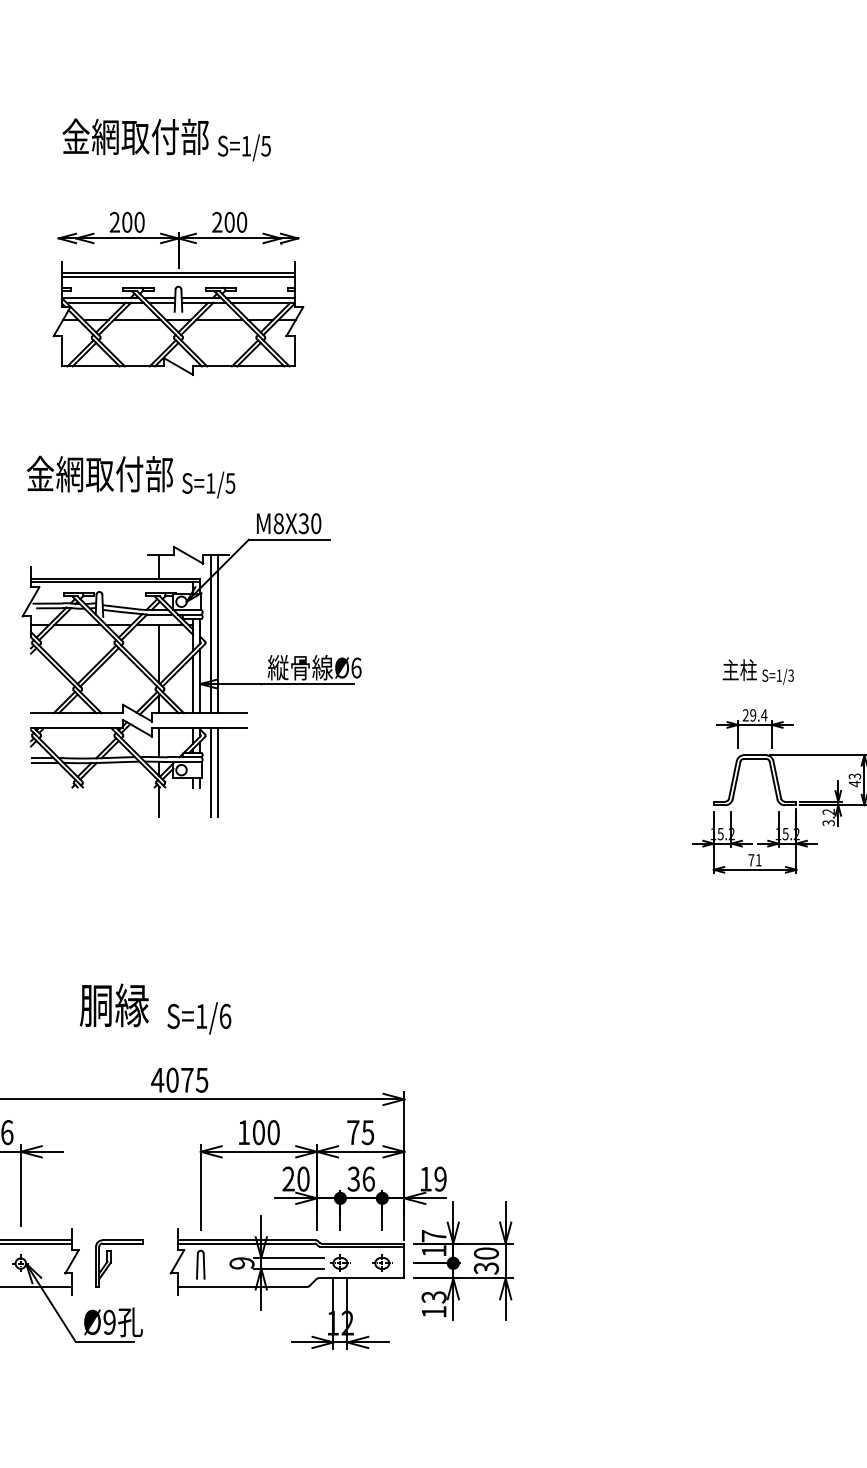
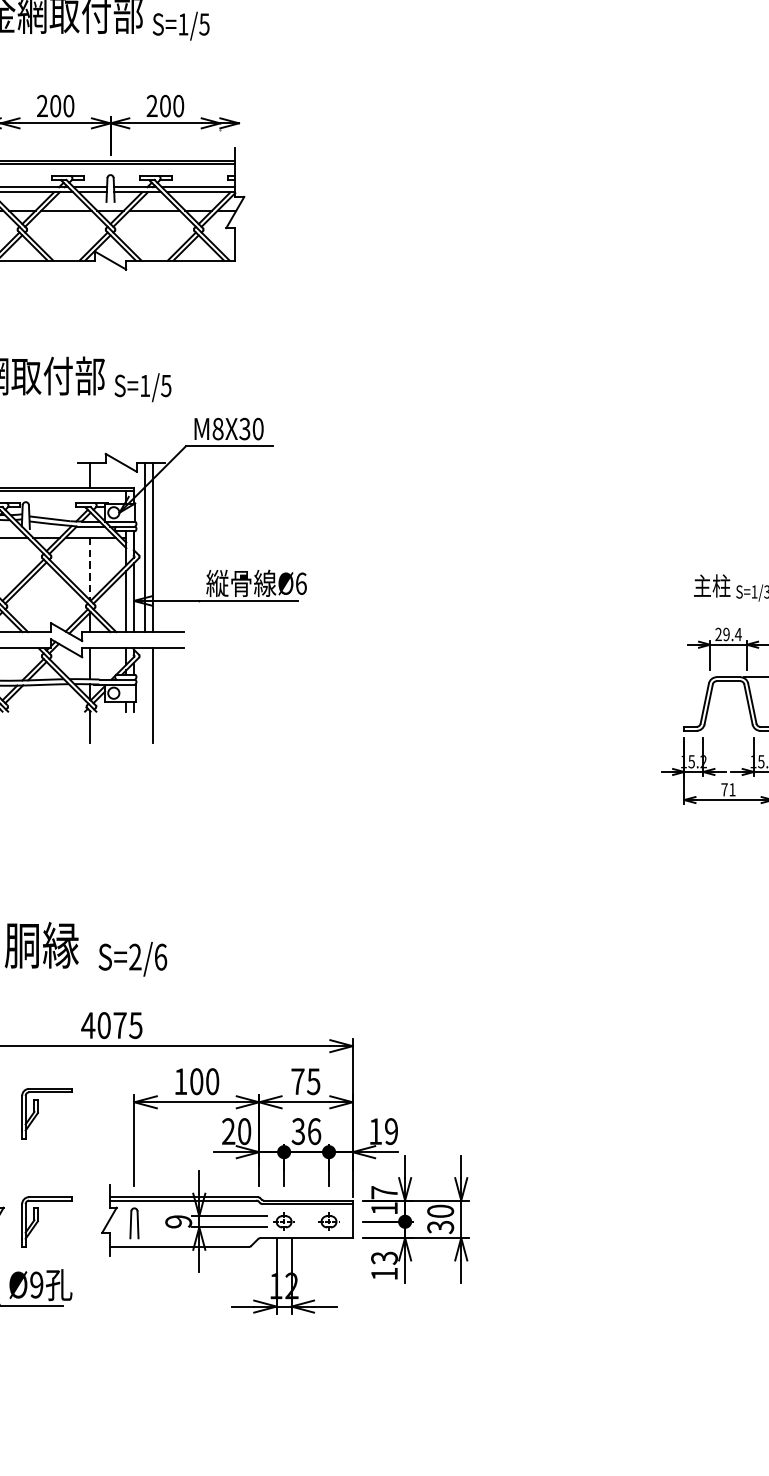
line: (159, 654) -> (90, 569), solid -> dashed
line: (210, 772) -> (144, 695), removed
text: (201, 1015) -> (135, 956), S=1/6 -> S=2/6
part: (111, 1162) -> (38, 1113), added

